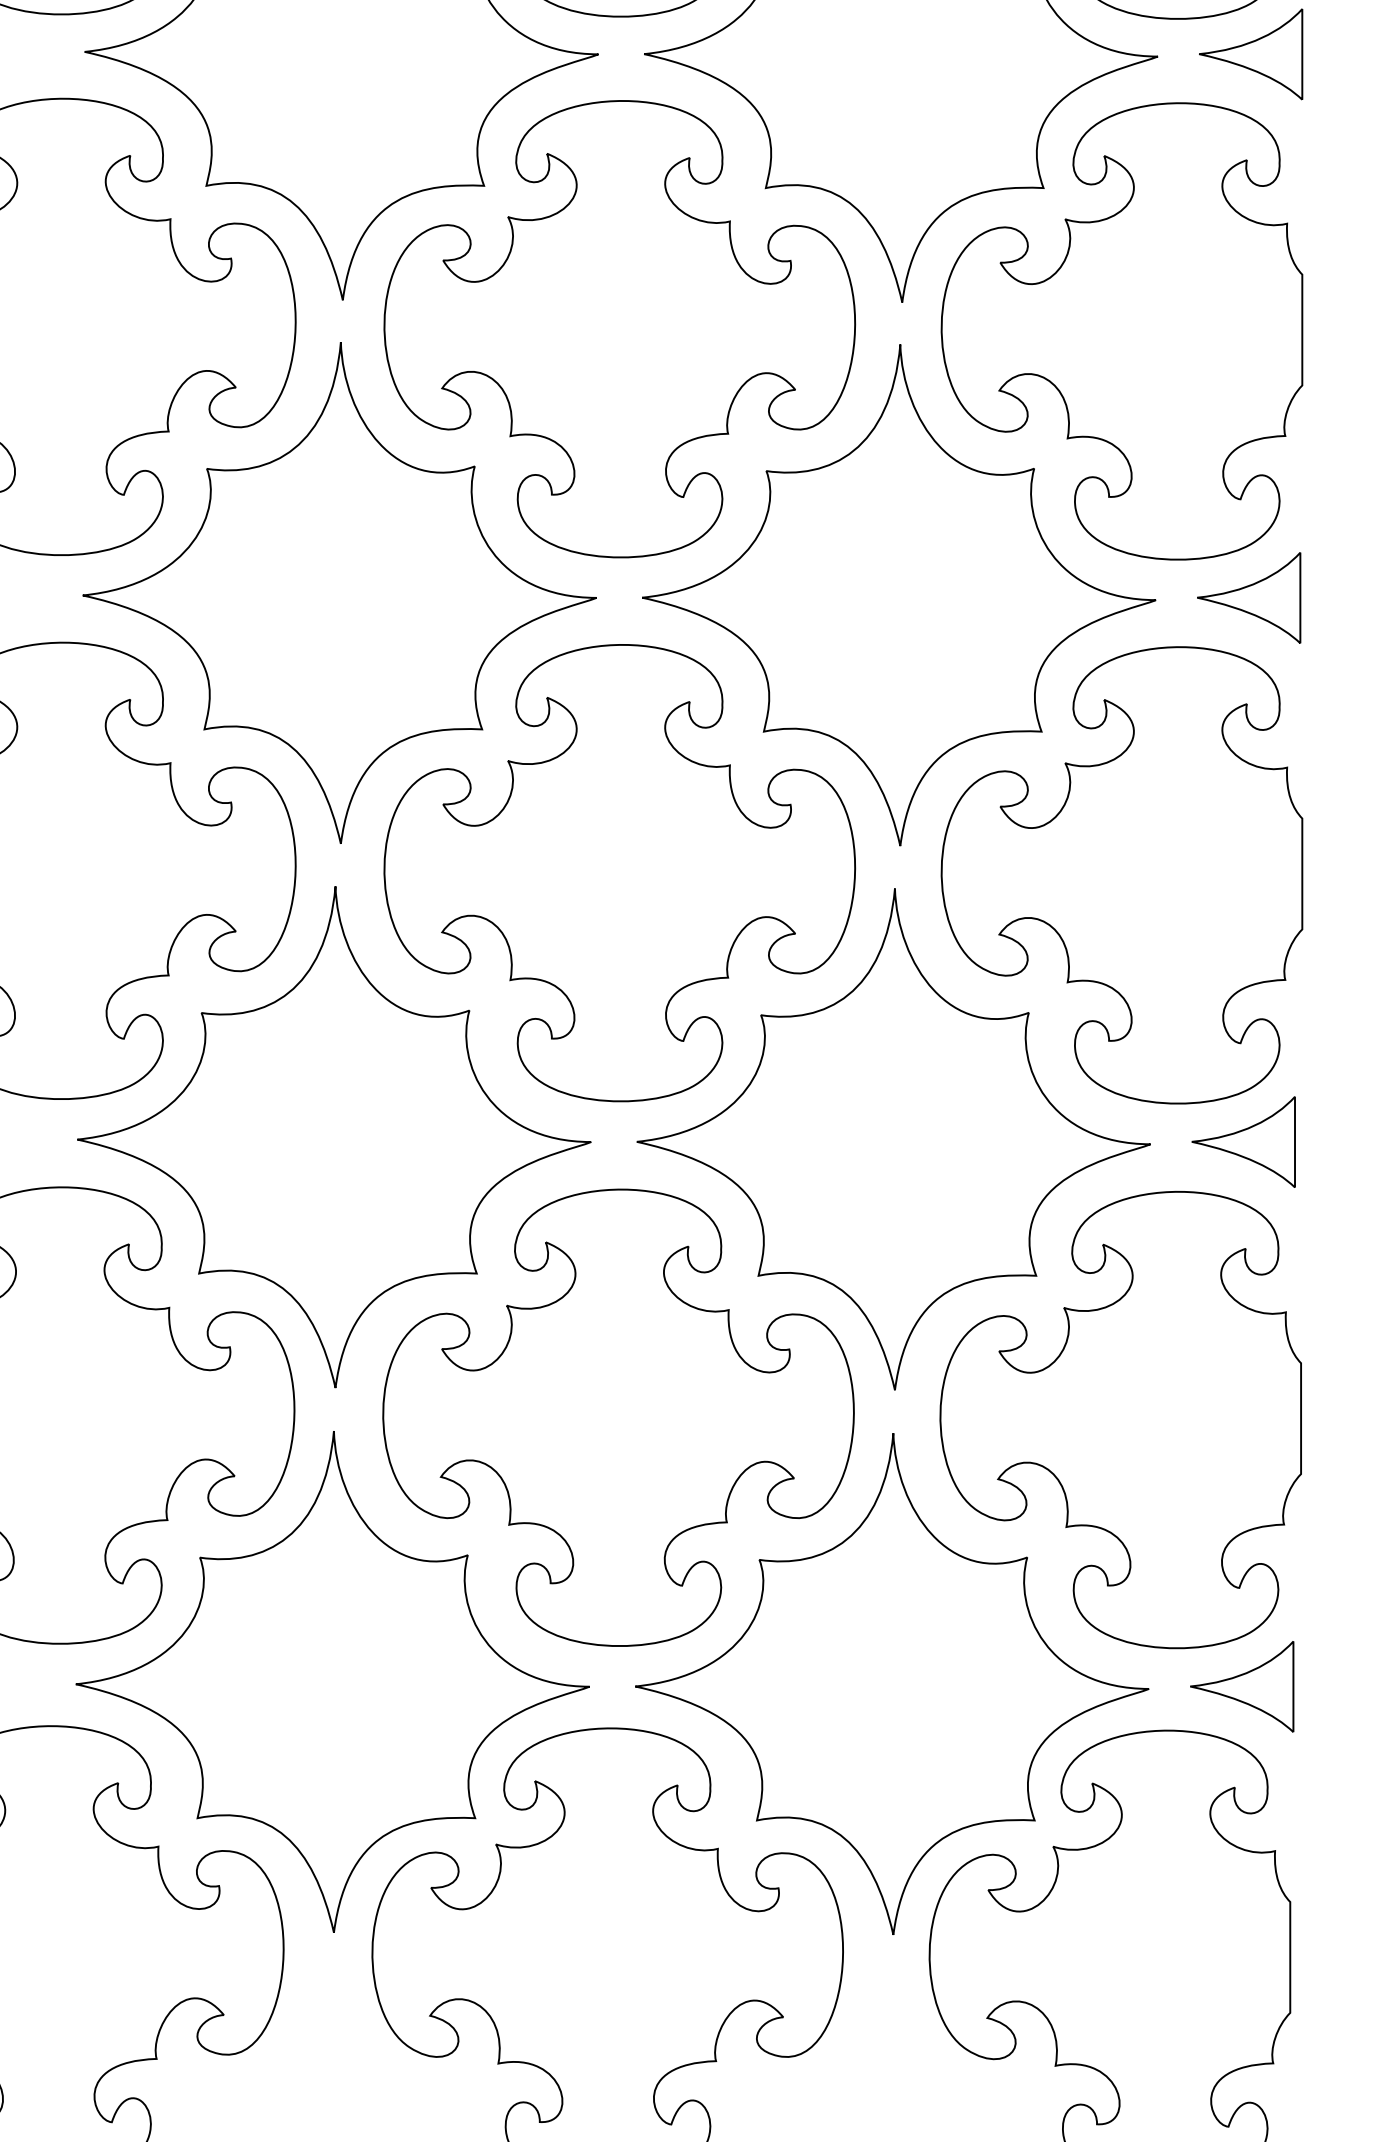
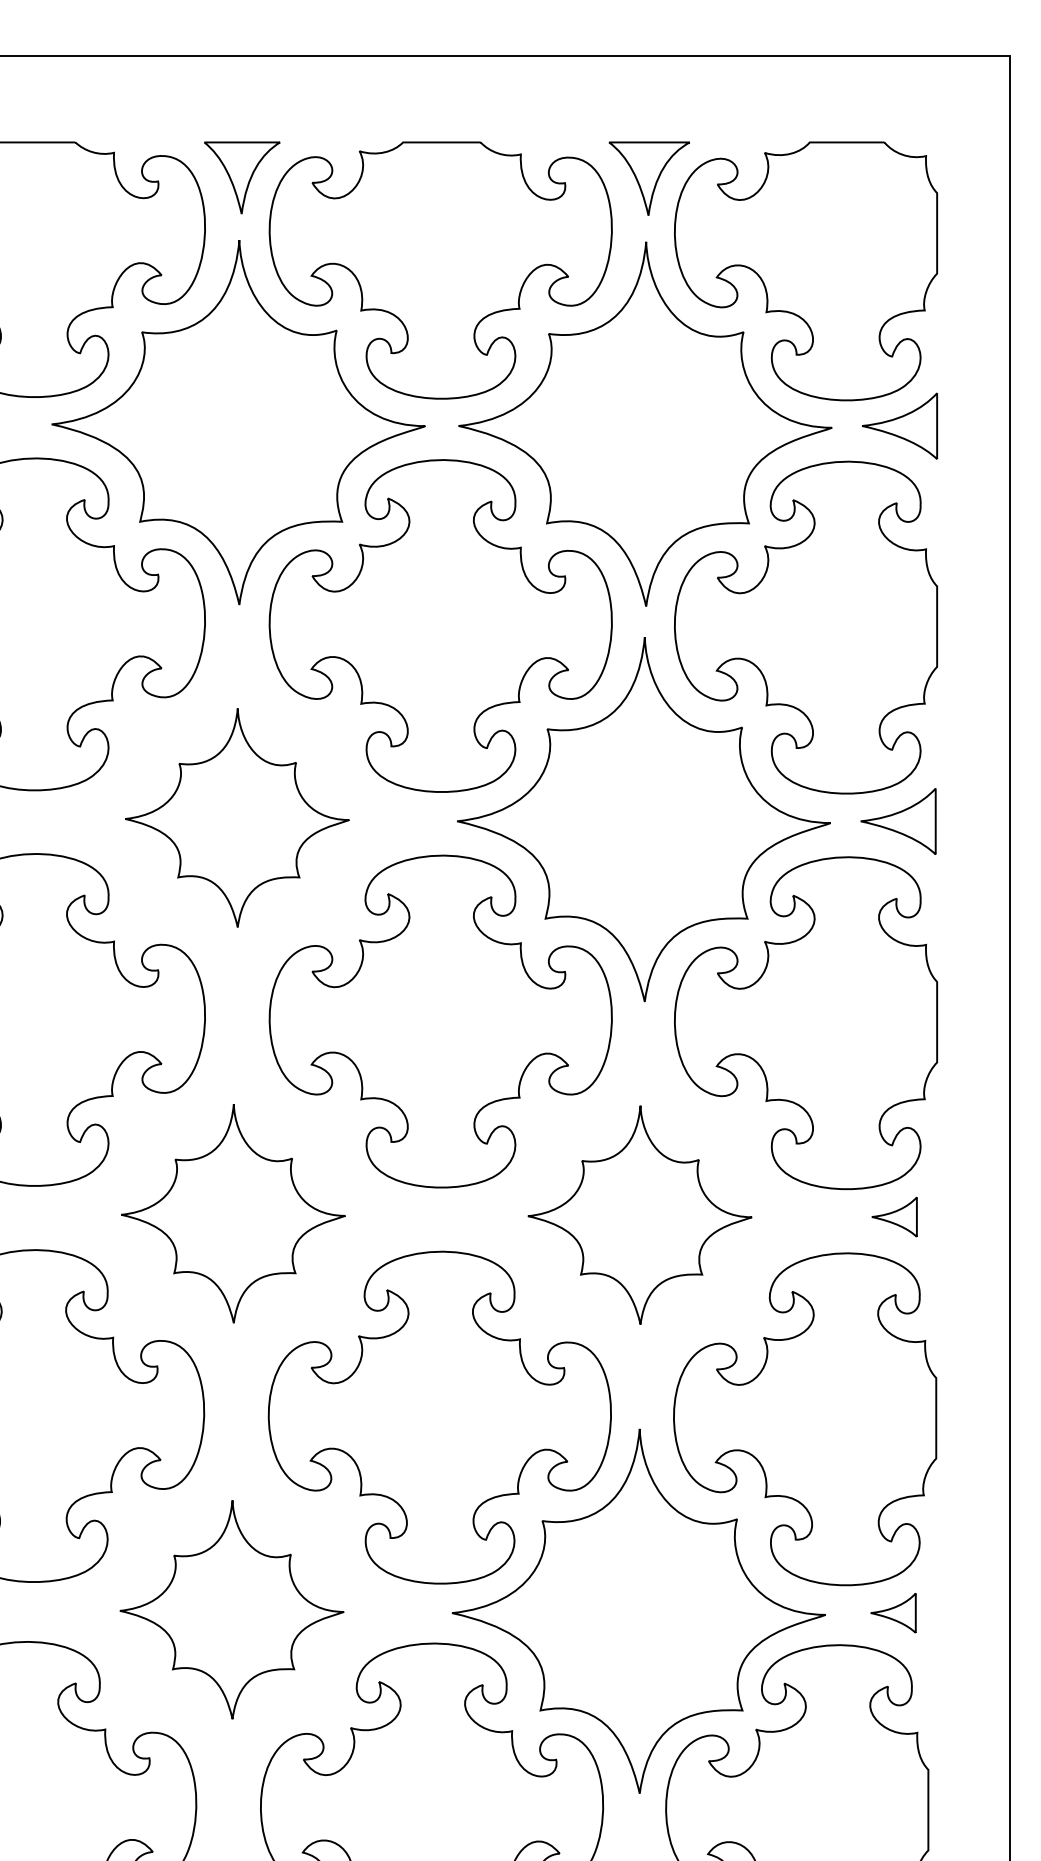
part: (340, 592) -> (237, 817), size x0.6
part: (334, 1137) -> (233, 1213), size x0.6
part: (893, 1138) -> (639, 1214), size x0.6
part: (1243, 1141) -> (894, 1216), size x0.6
part: (331, 1681) -> (231, 1609), size x0.6
part: (1242, 1685) -> (893, 1612), size x0.6

